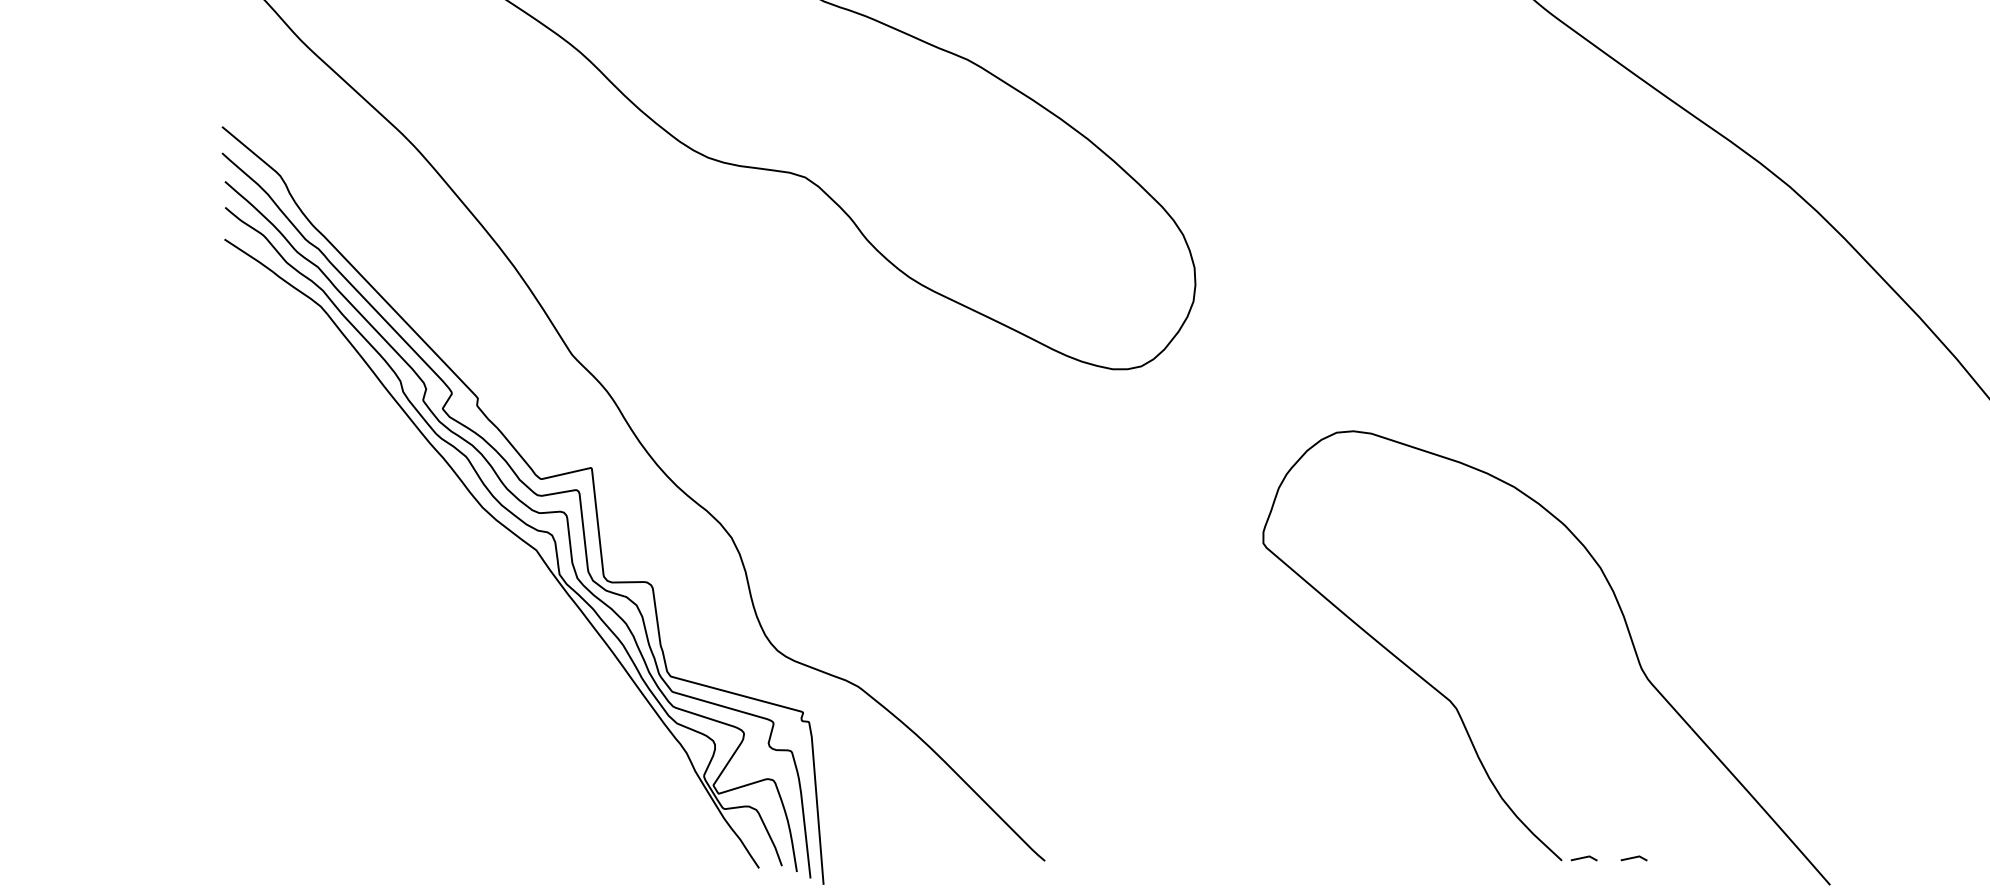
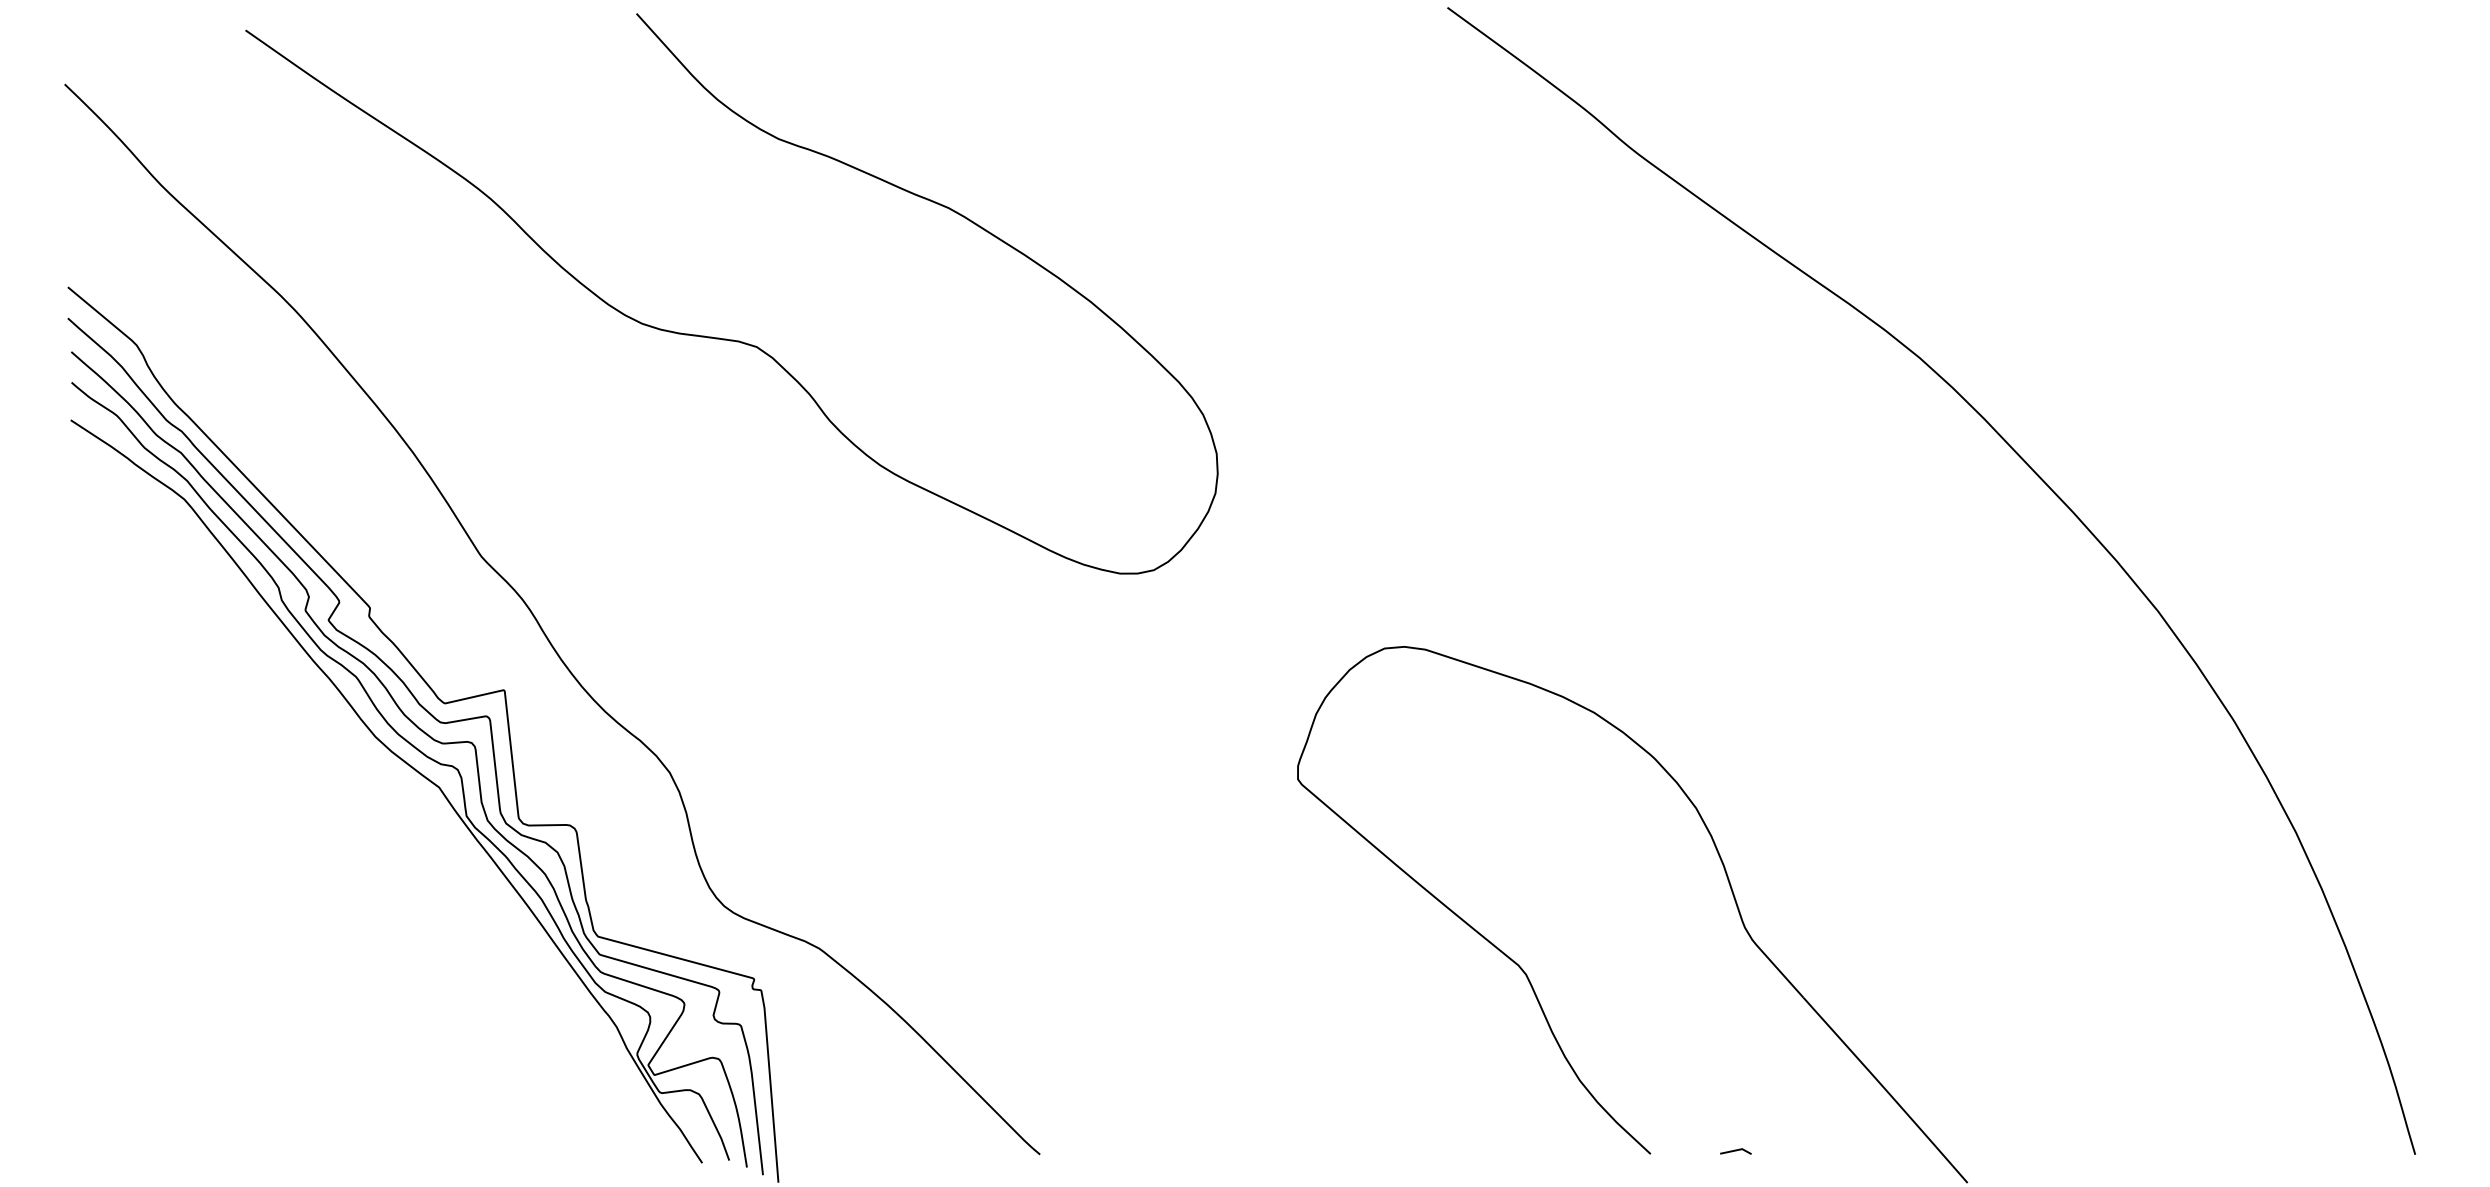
line: (1583, 858) -> (1676, 1151), removed

